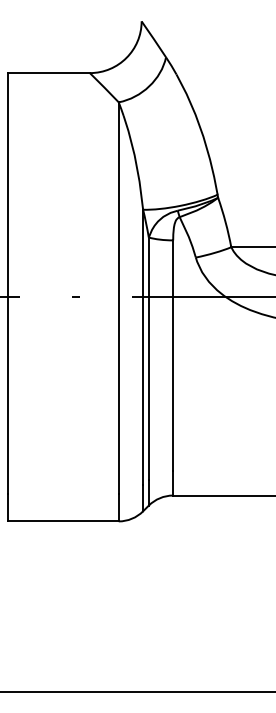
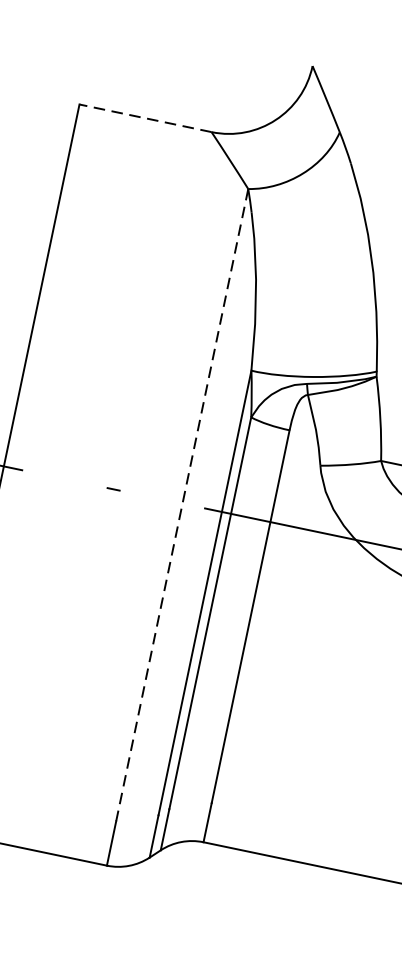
line: (49, 73) -> (146, 119), solid -> dashed
line: (118, 298) -> (181, 505), solid -> dashed

